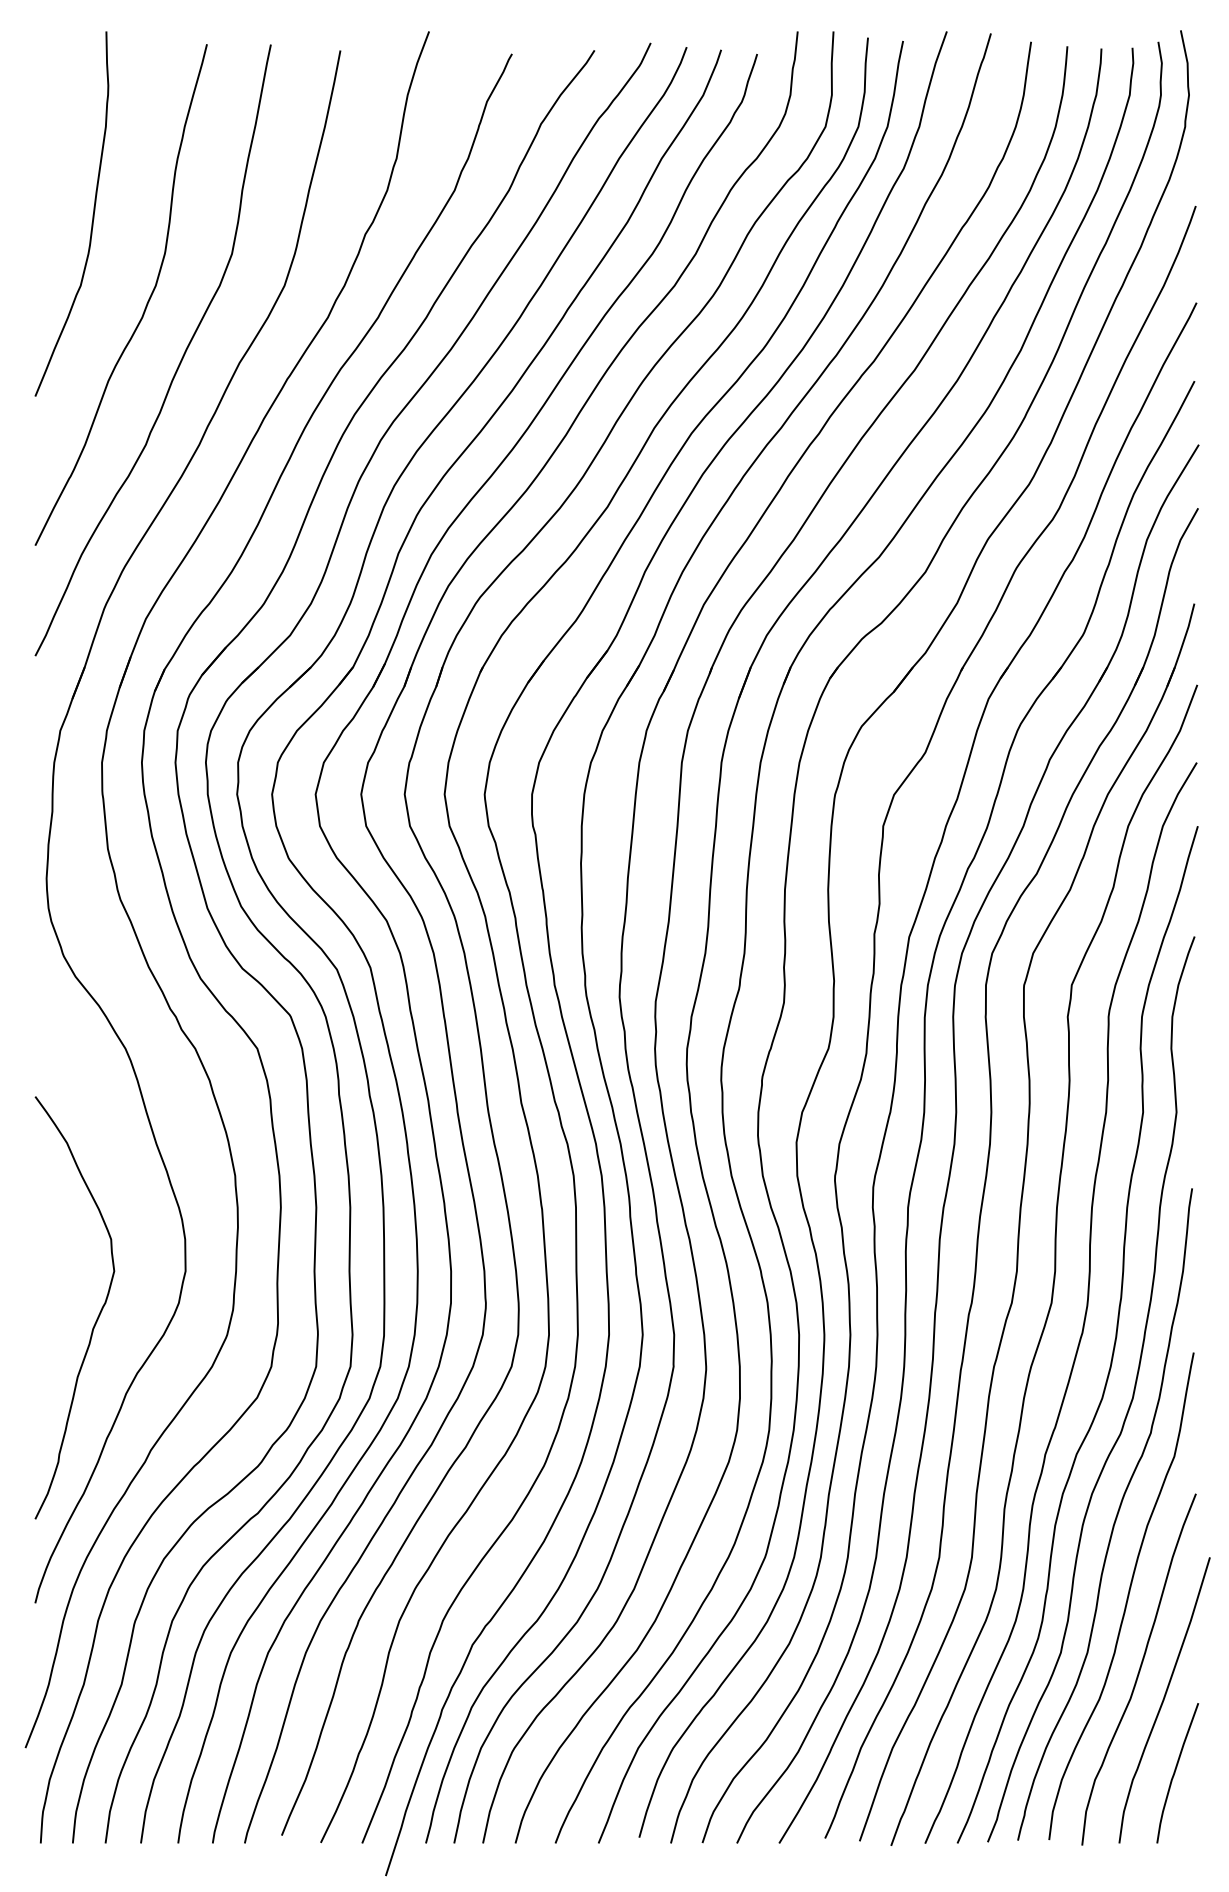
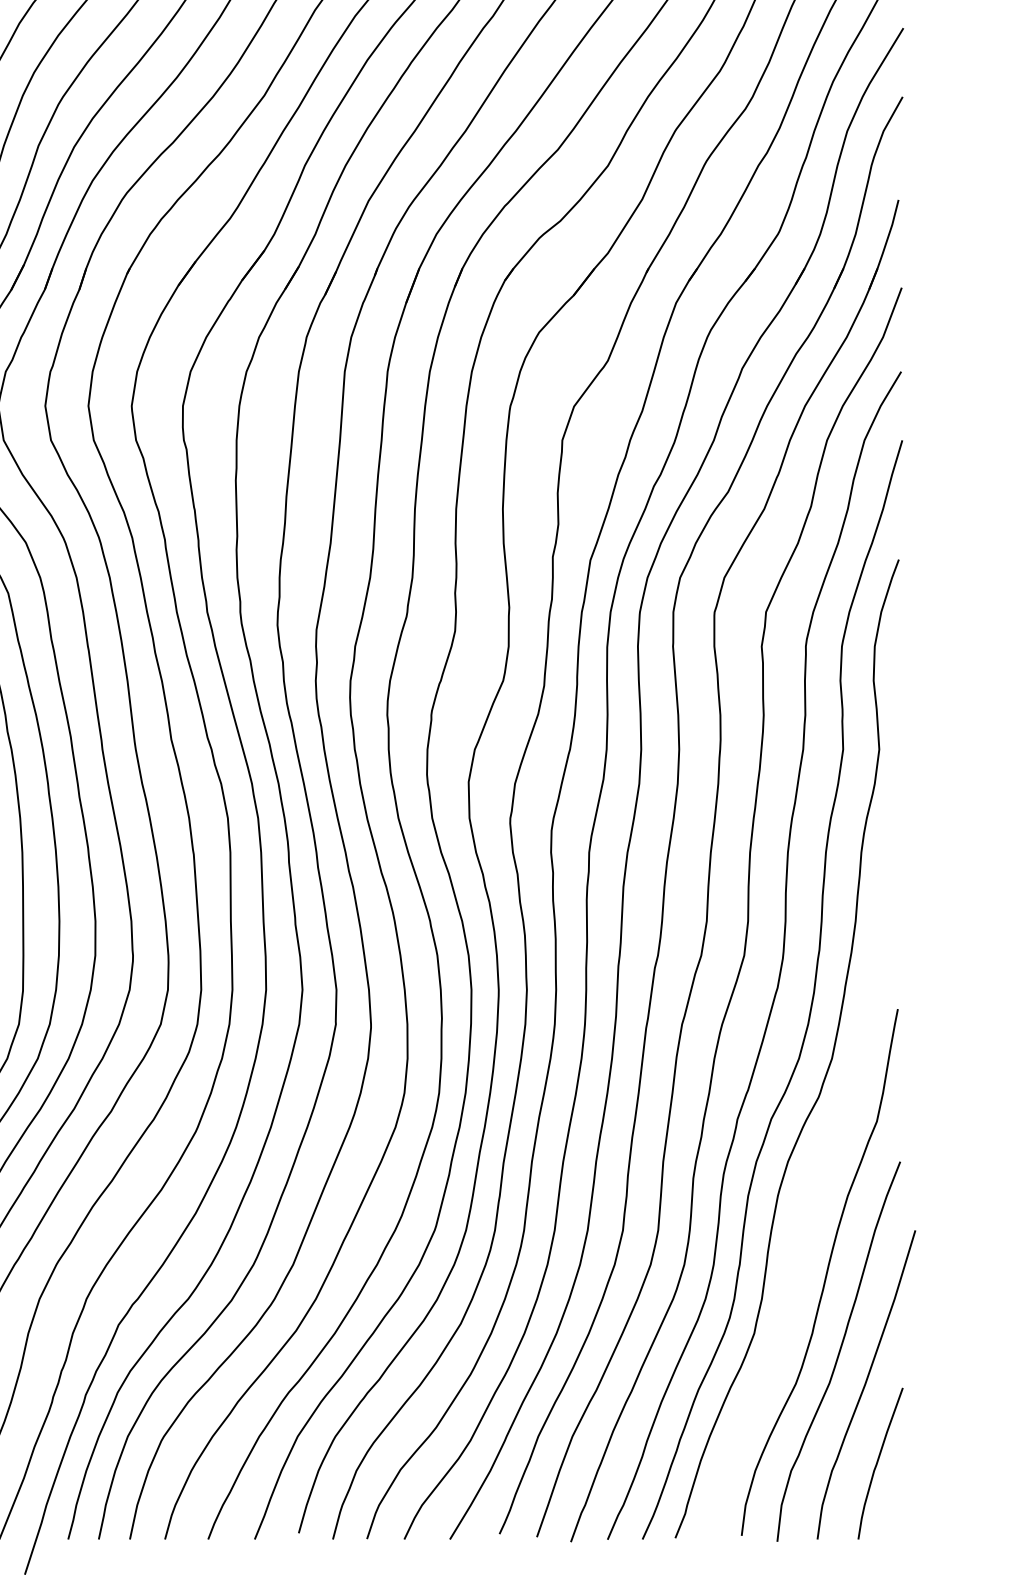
curve: (1115, 1516) -> (813, 1186), removed

